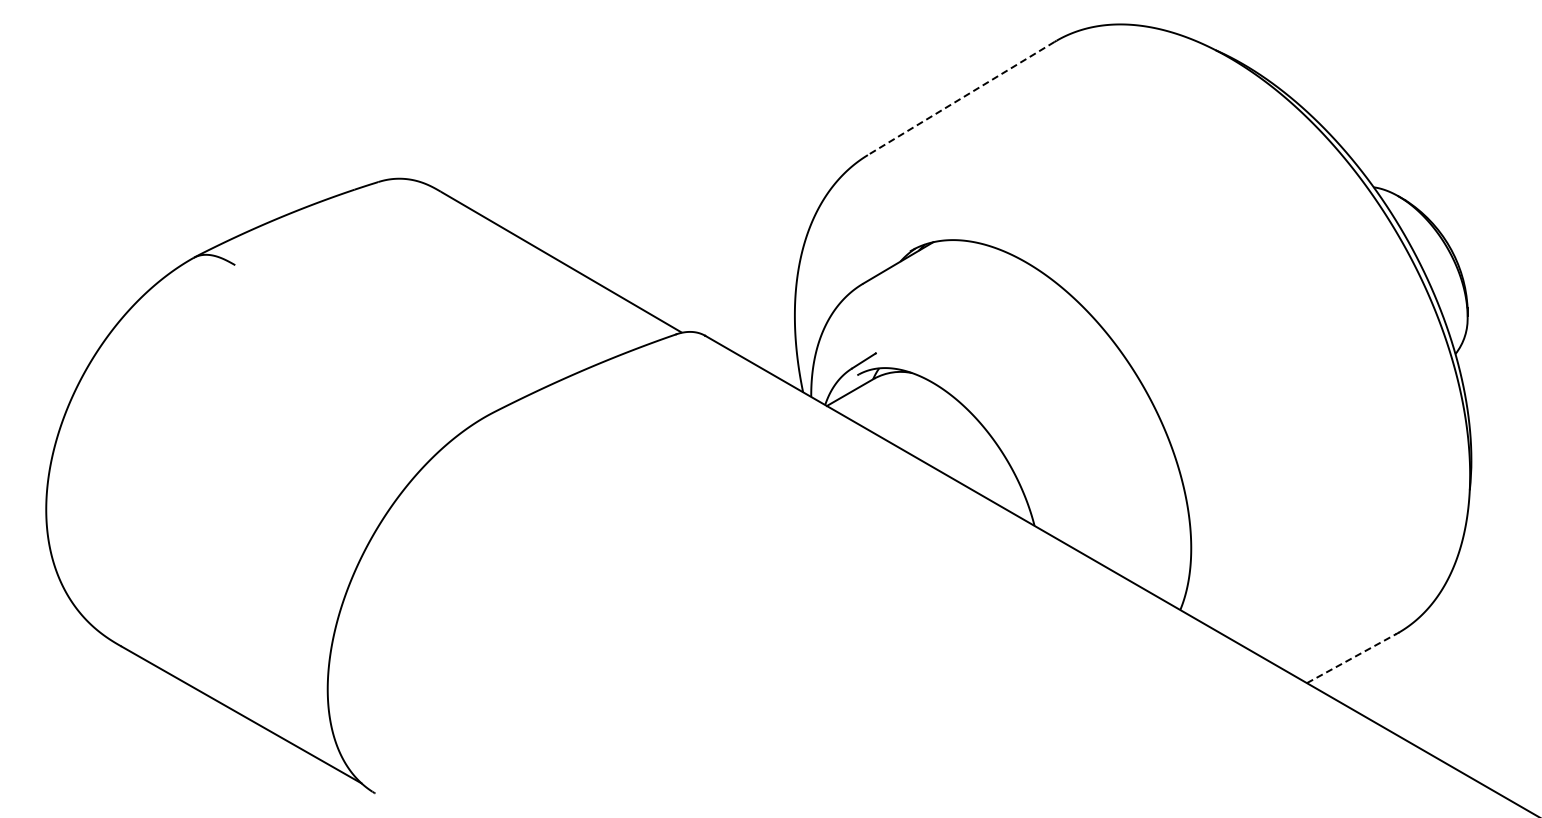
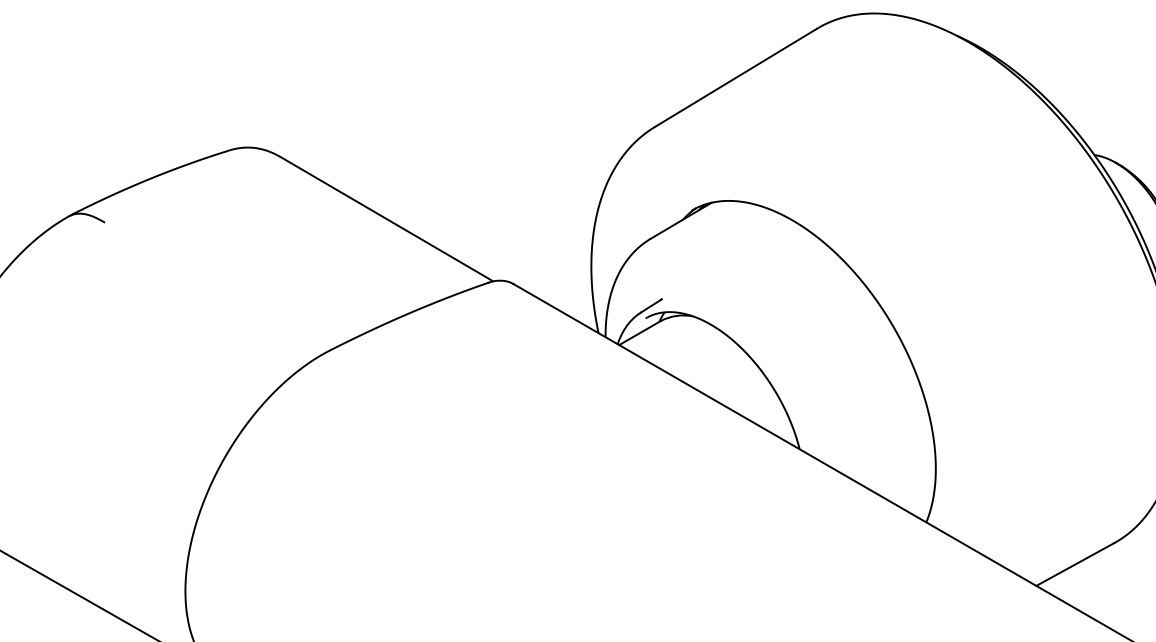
line: (960, 98) -> (735, 77), dashed -> solid
line: (1352, 658) -> (1075, 564), dashed -> solid

